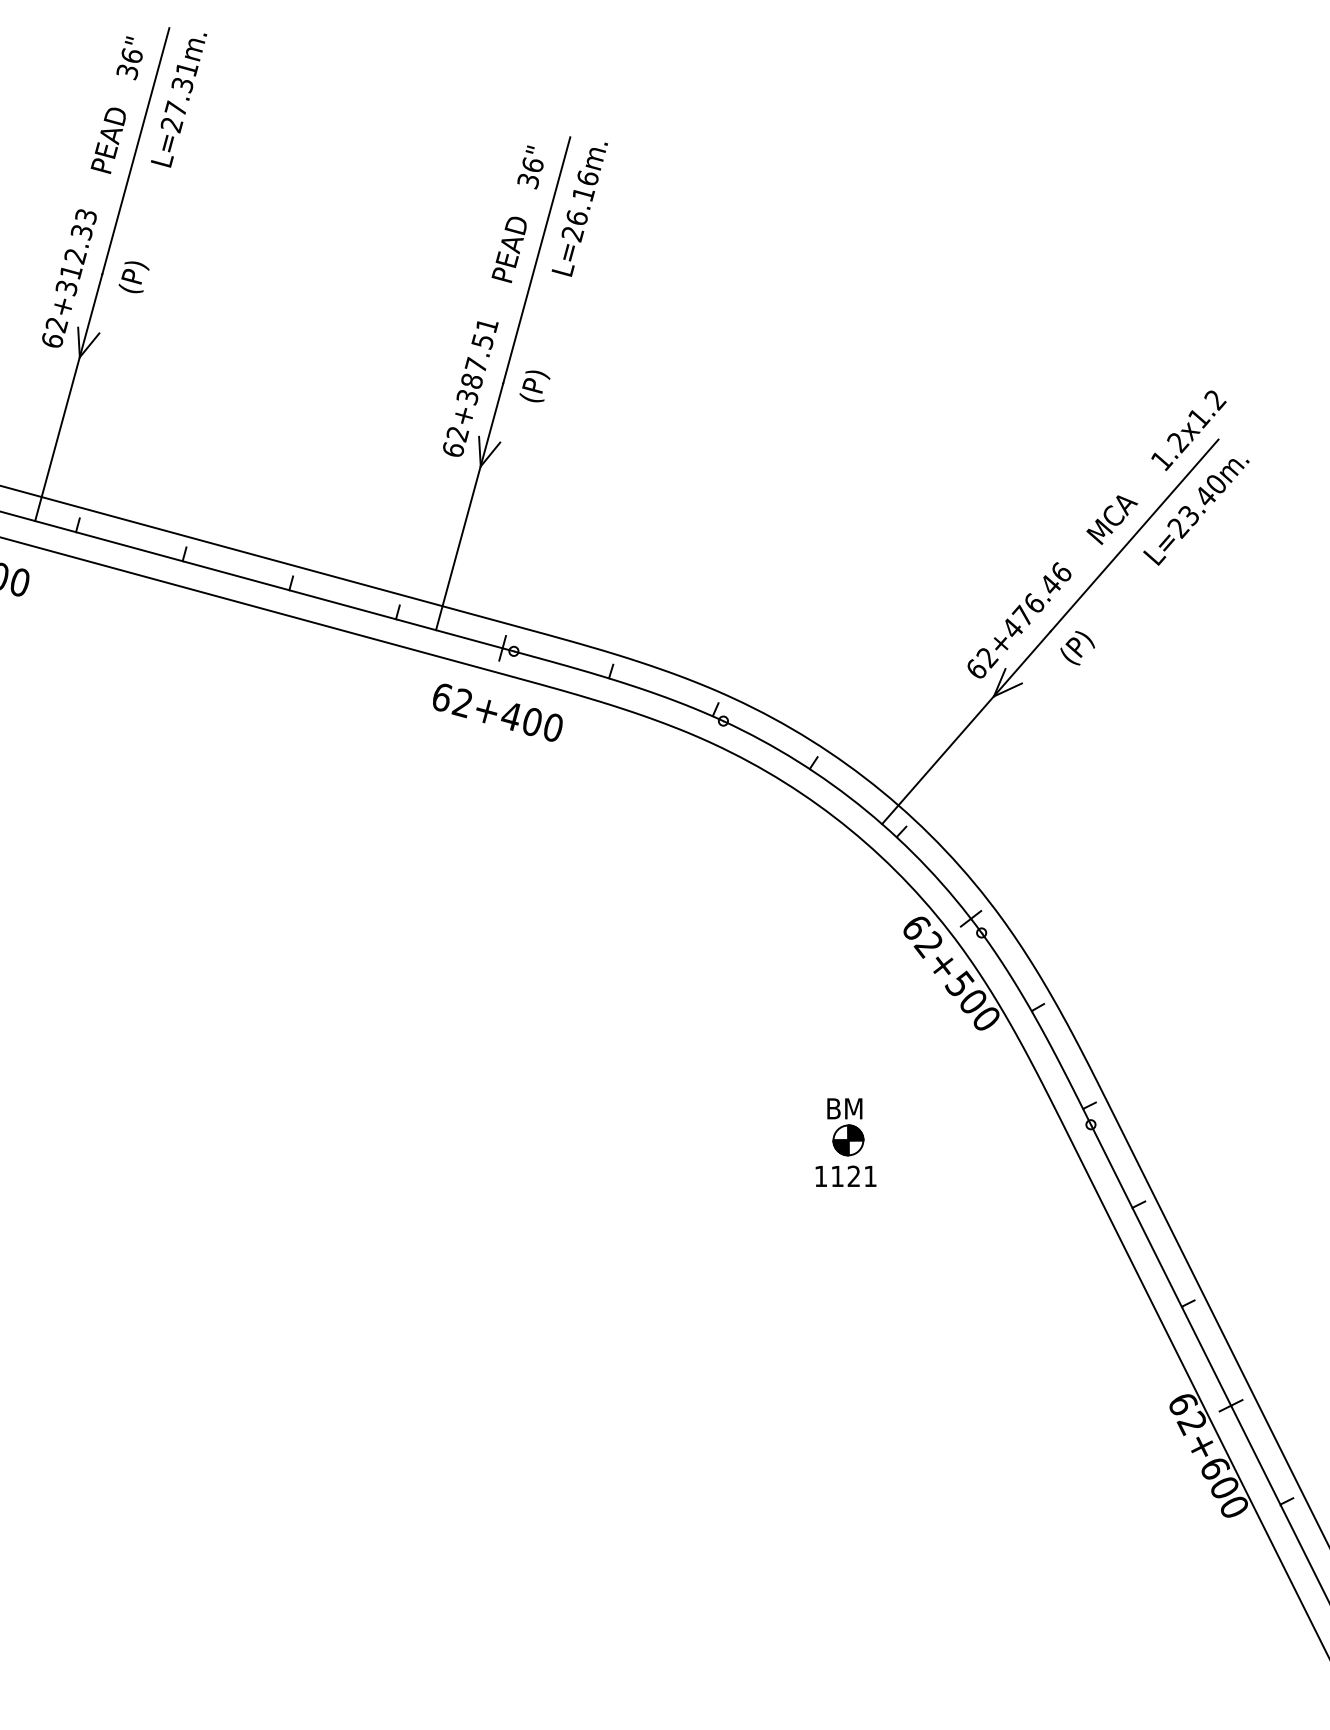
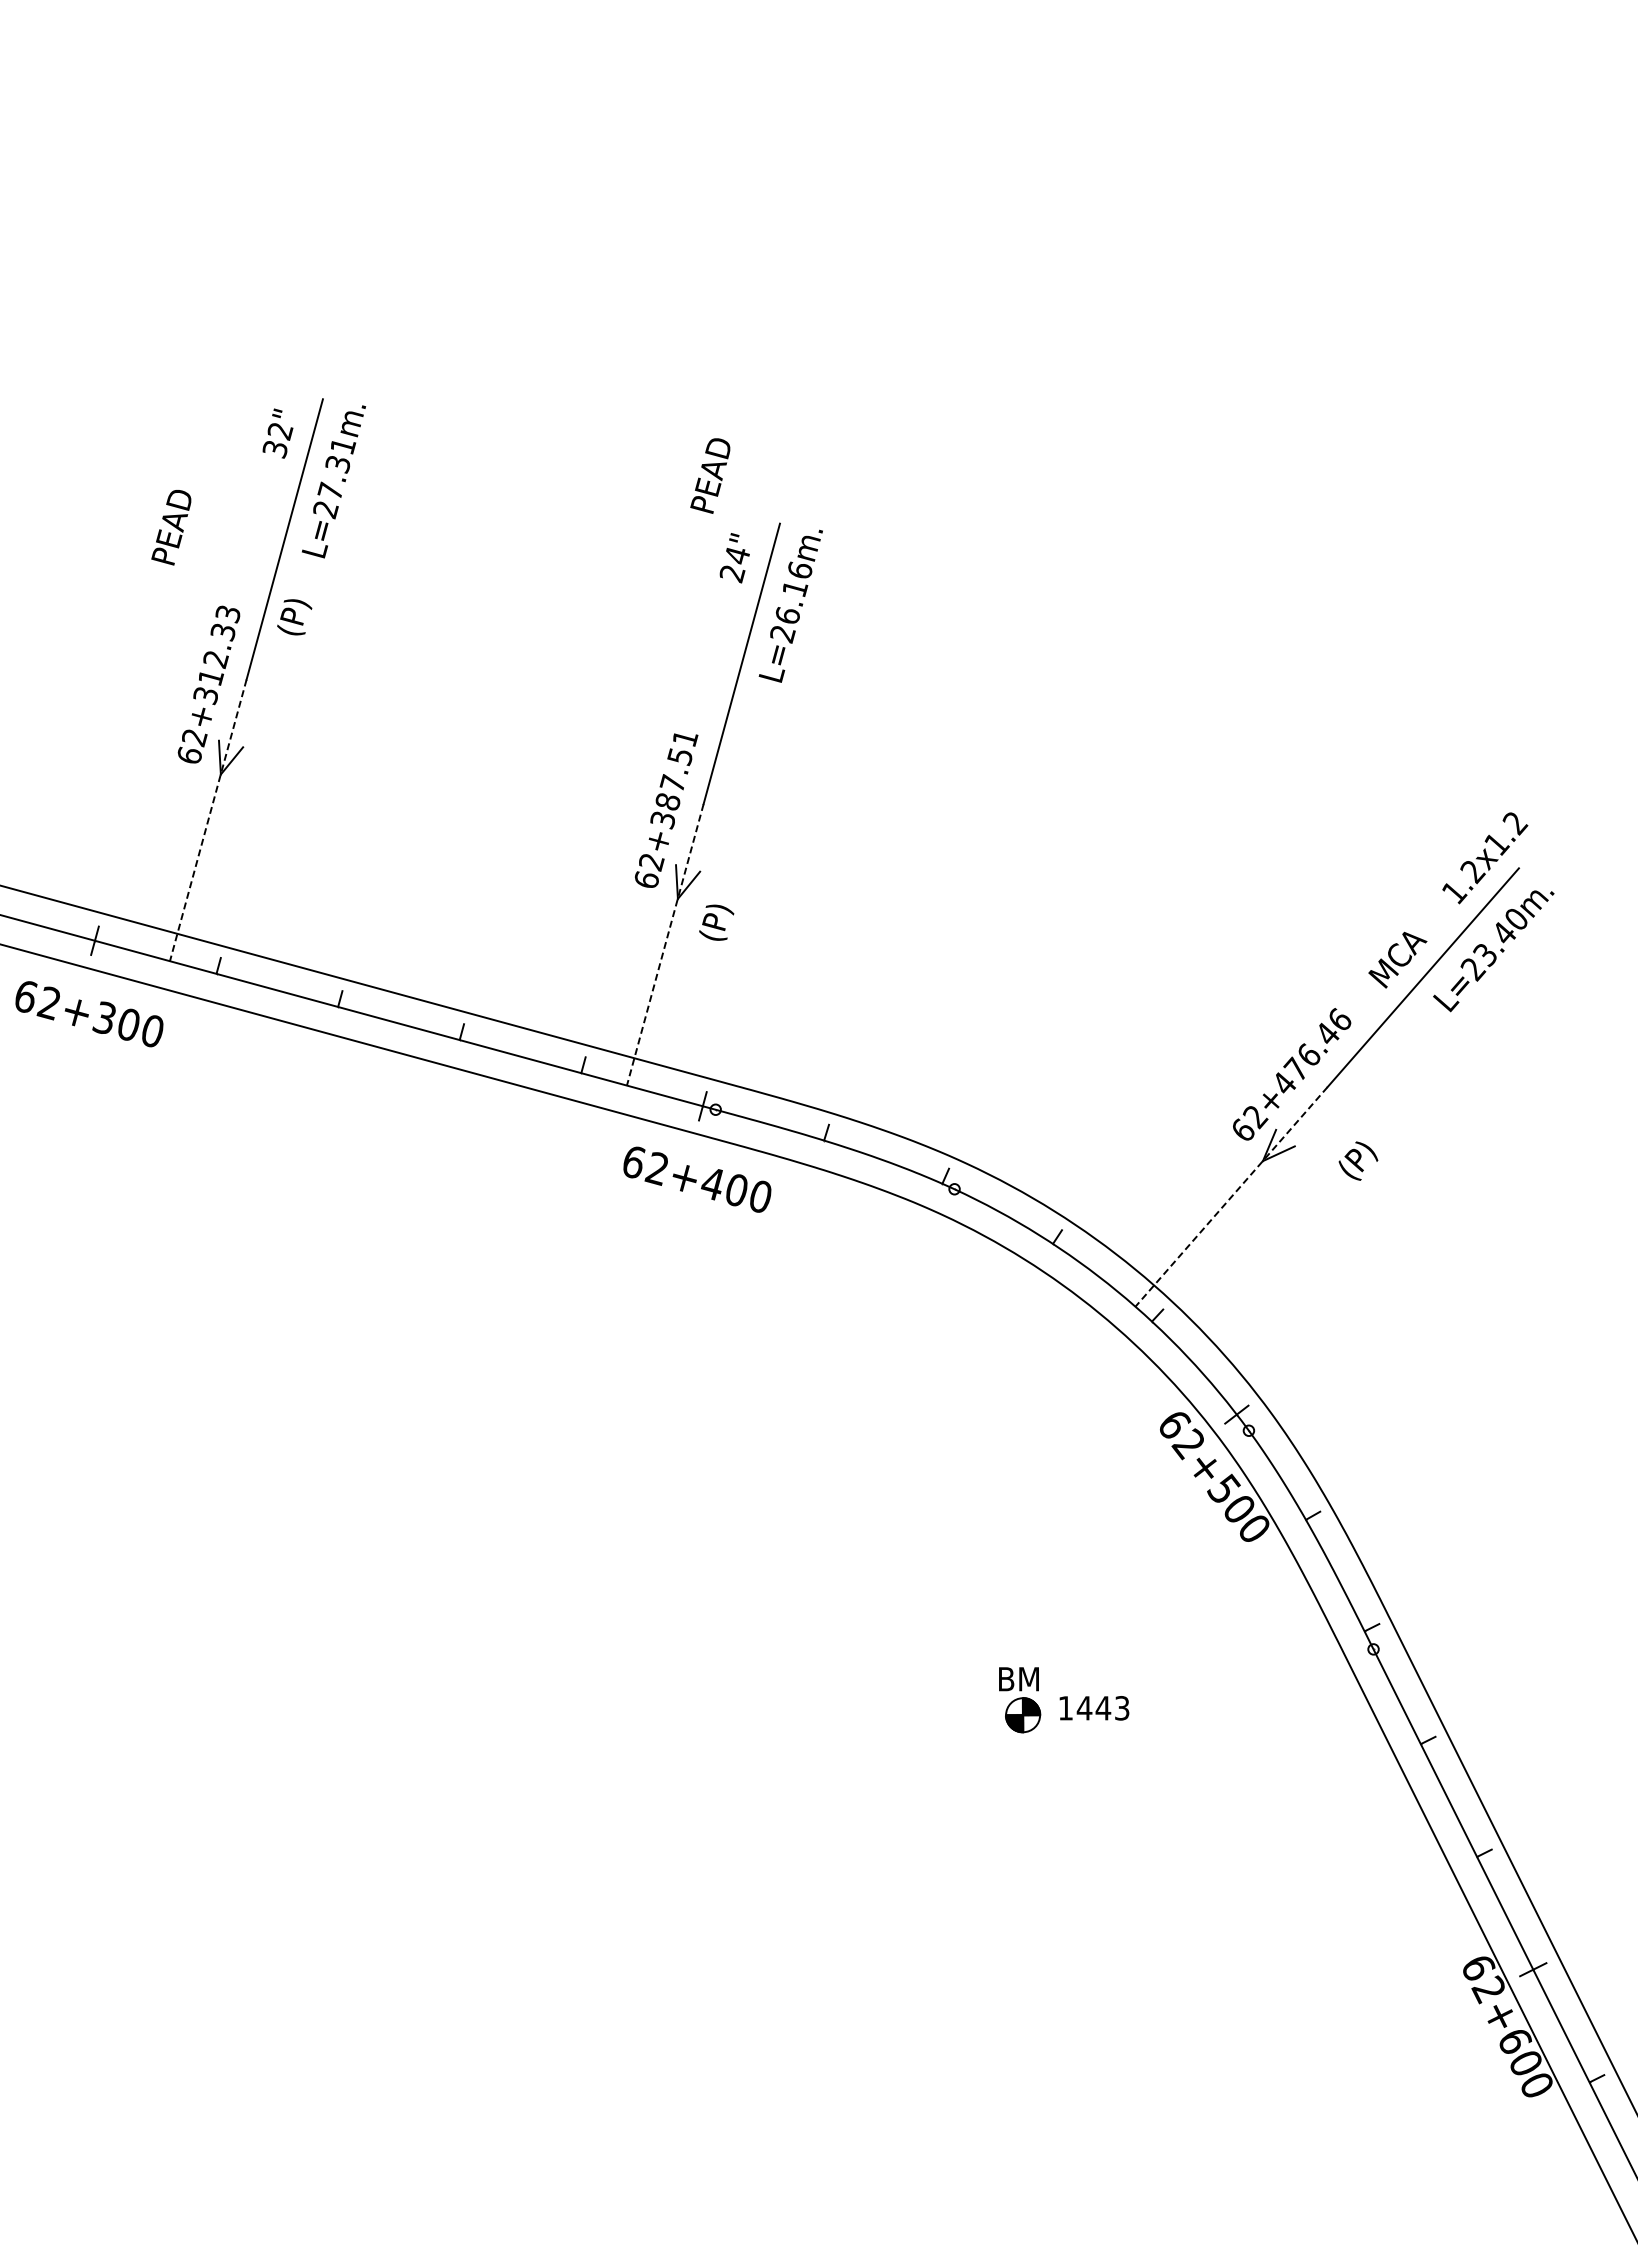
text: (132, 56) -> (280, 431), 36" -> 32"
text: (108, 140) -> (171, 527), moved
text: (530, 173) -> (734, 564), 36" -> 24"
text: (509, 249) -> (710, 475), moved
text: (133, 277) -> (294, 617), moved
text: (534, 386) -> (716, 922), moved
line: (68, 397) -> (208, 820), solid -> dashed
line: (469, 506) -> (665, 944), solid -> dashed
text: (1077, 647) -> (1358, 1160), moved
line: (966, 727) -> (1231, 1196), solid -> dashed
part: (846, 1127) -> (1020, 1700), moved
text: (853, 1176) -> (1102, 1708), 1121 -> 1443

